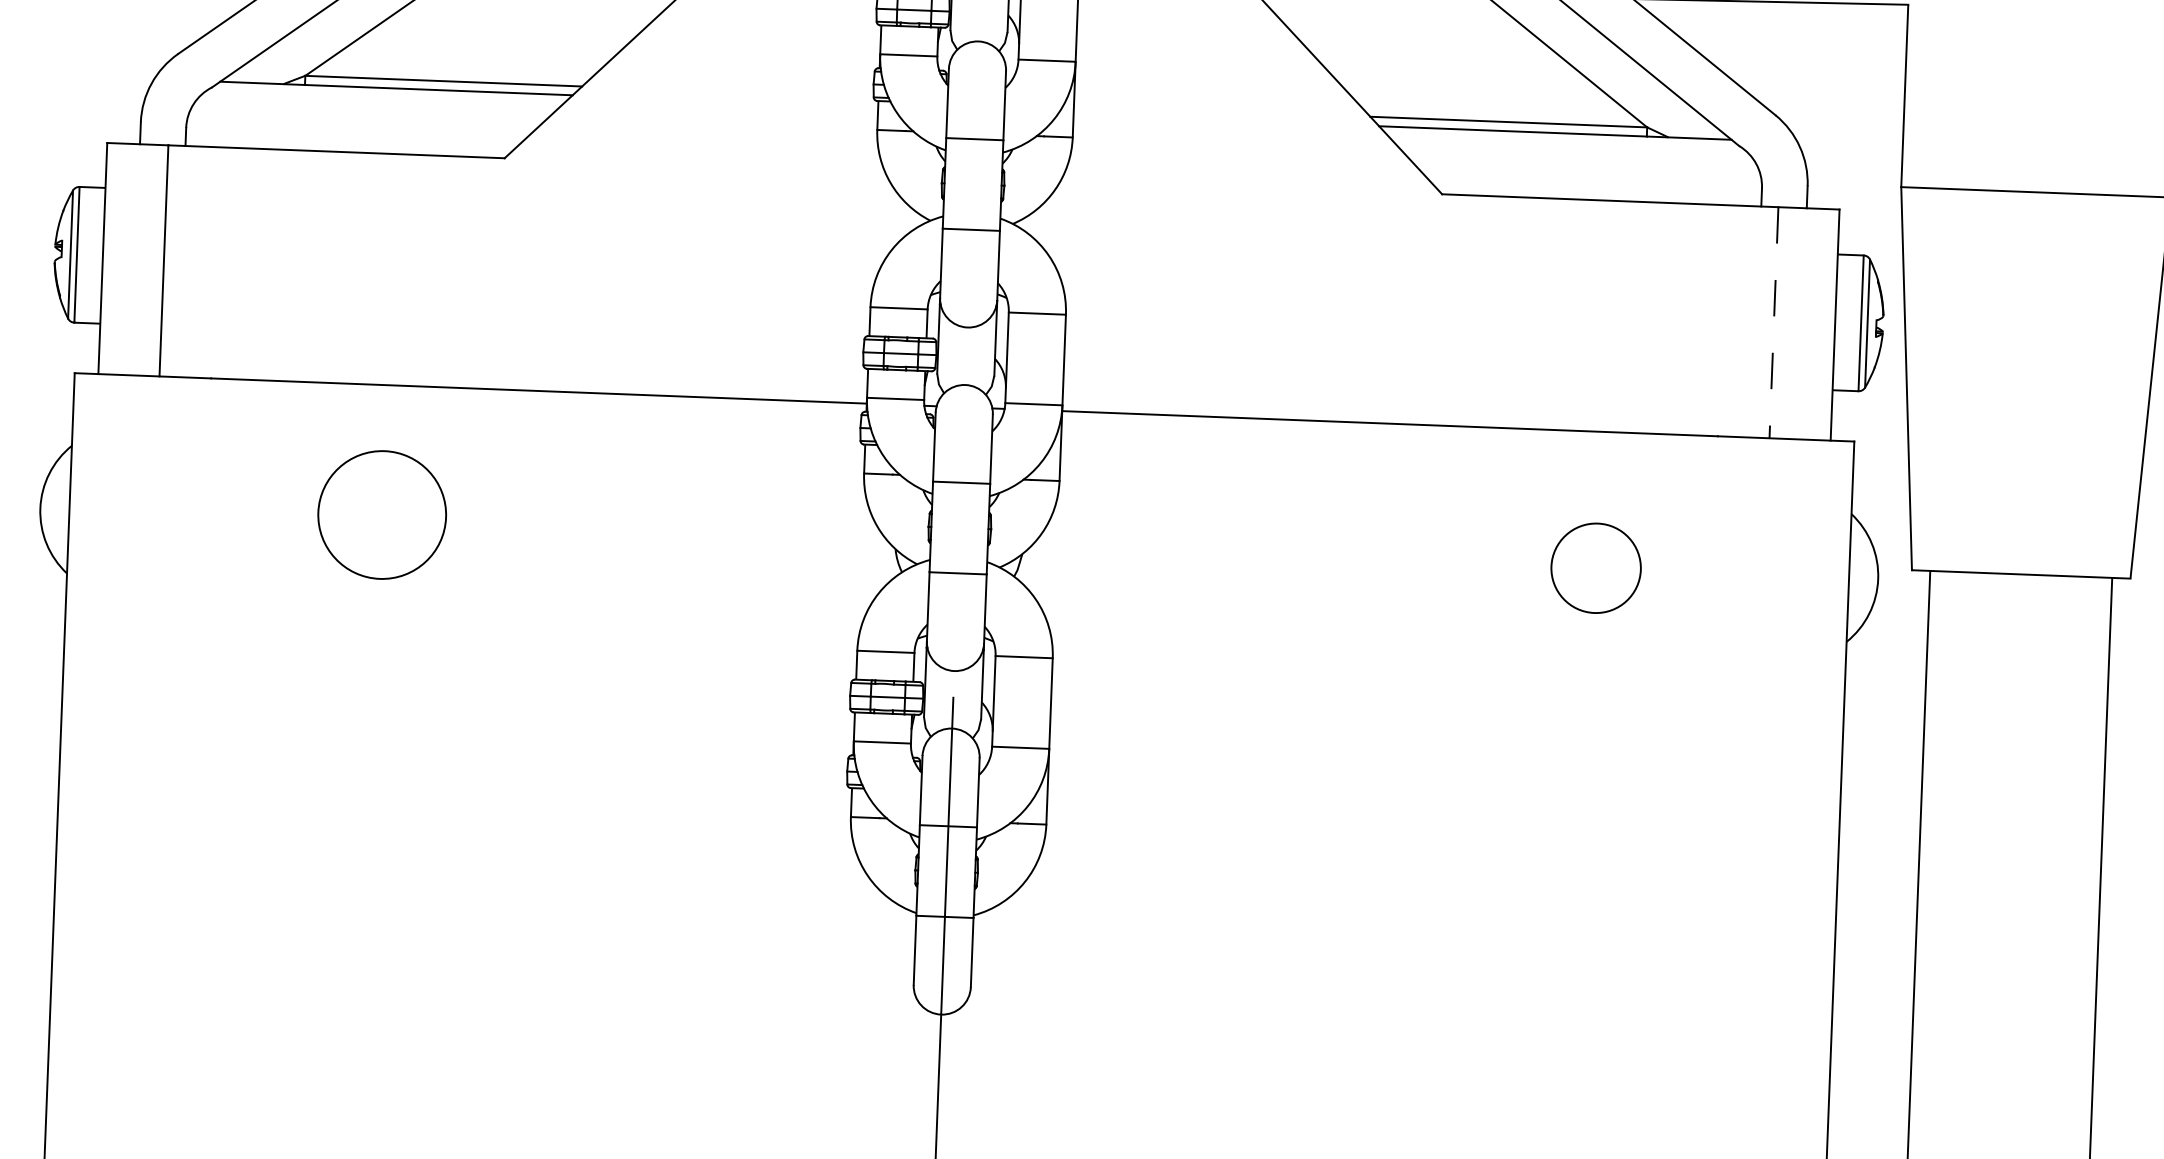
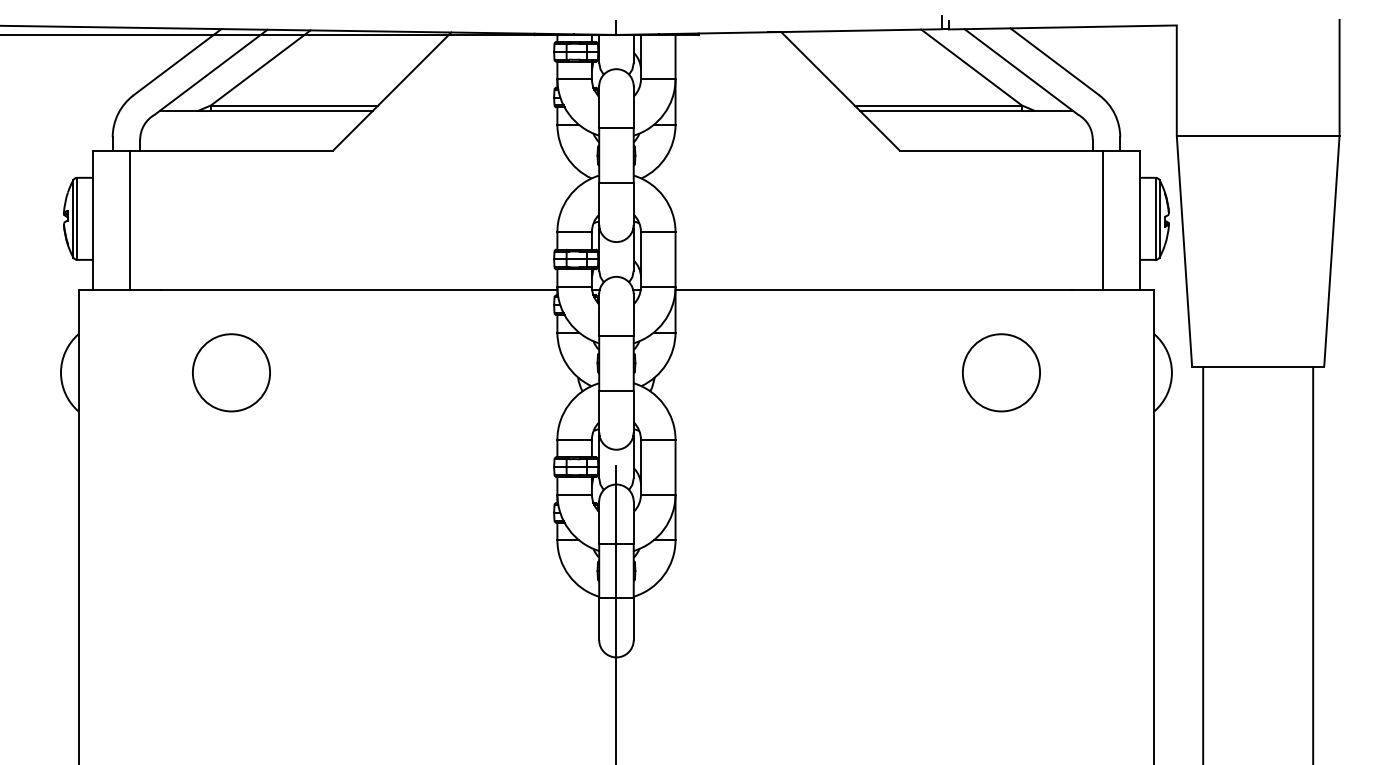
line: (1774, 322) -> (1103, 220), dashed -> solid
circle: (382, 514) -> (231, 372), moved
circle: (1596, 567) -> (1001, 372), size x1.43

